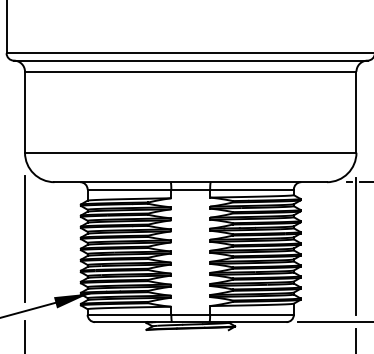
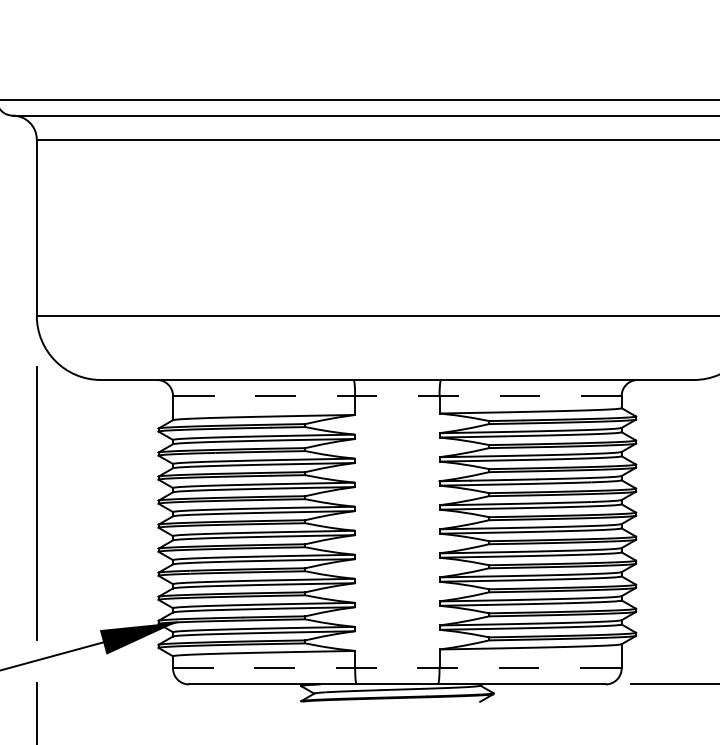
line: (190, 189) -> (396, 395), solid -> dashed
line: (191, 314) -> (398, 667), solid -> dashed

